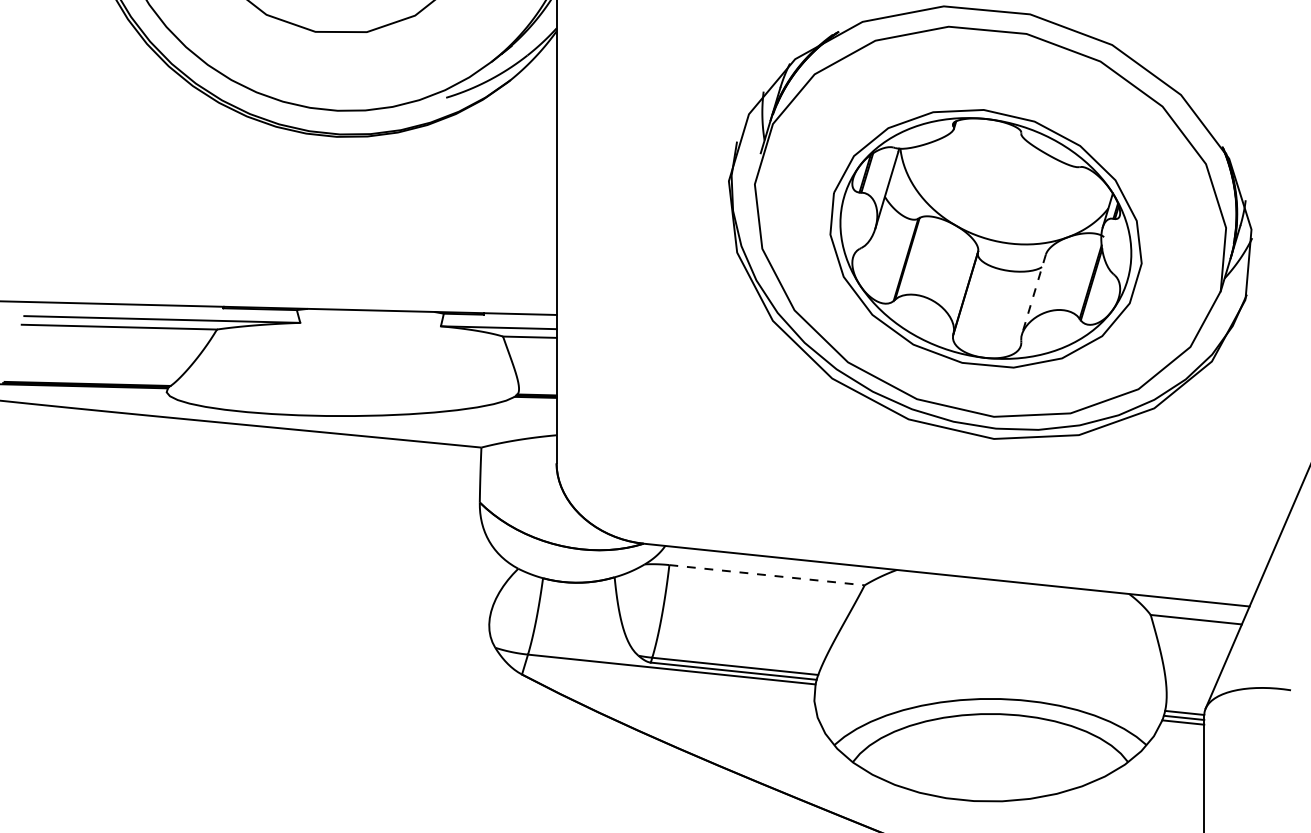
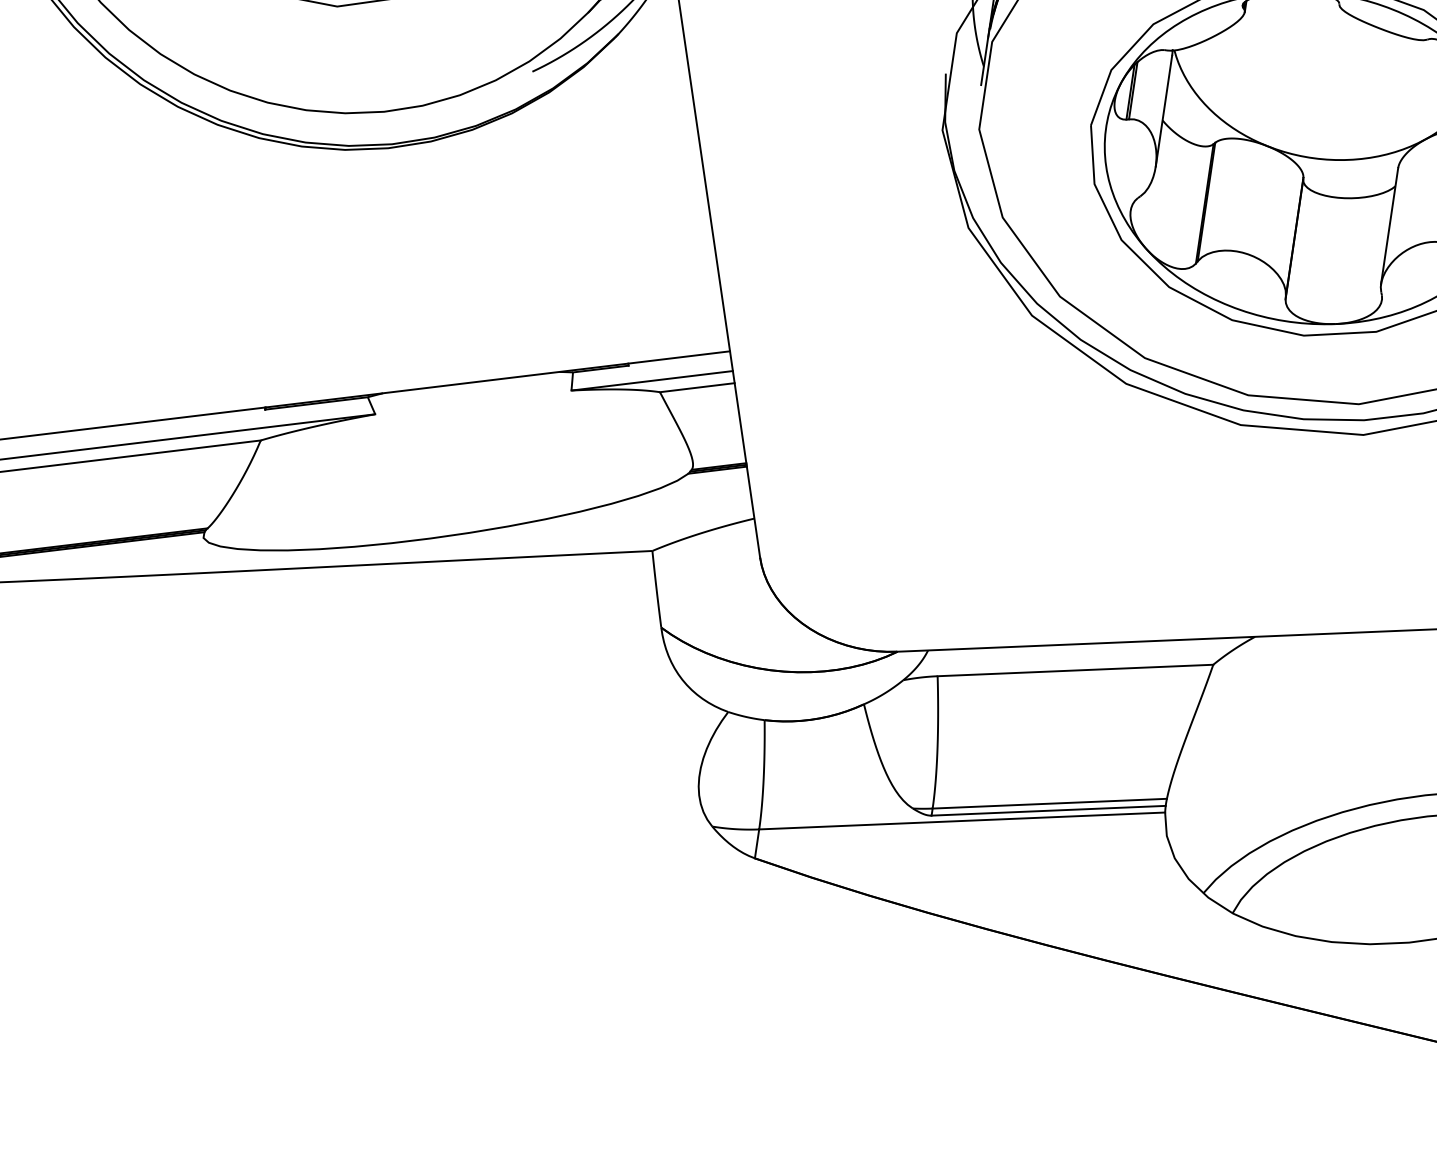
line: (1033, 294) -> (1389, 226), dashed -> solid
line: (767, 575) -> (1076, 670), dashed -> solid

